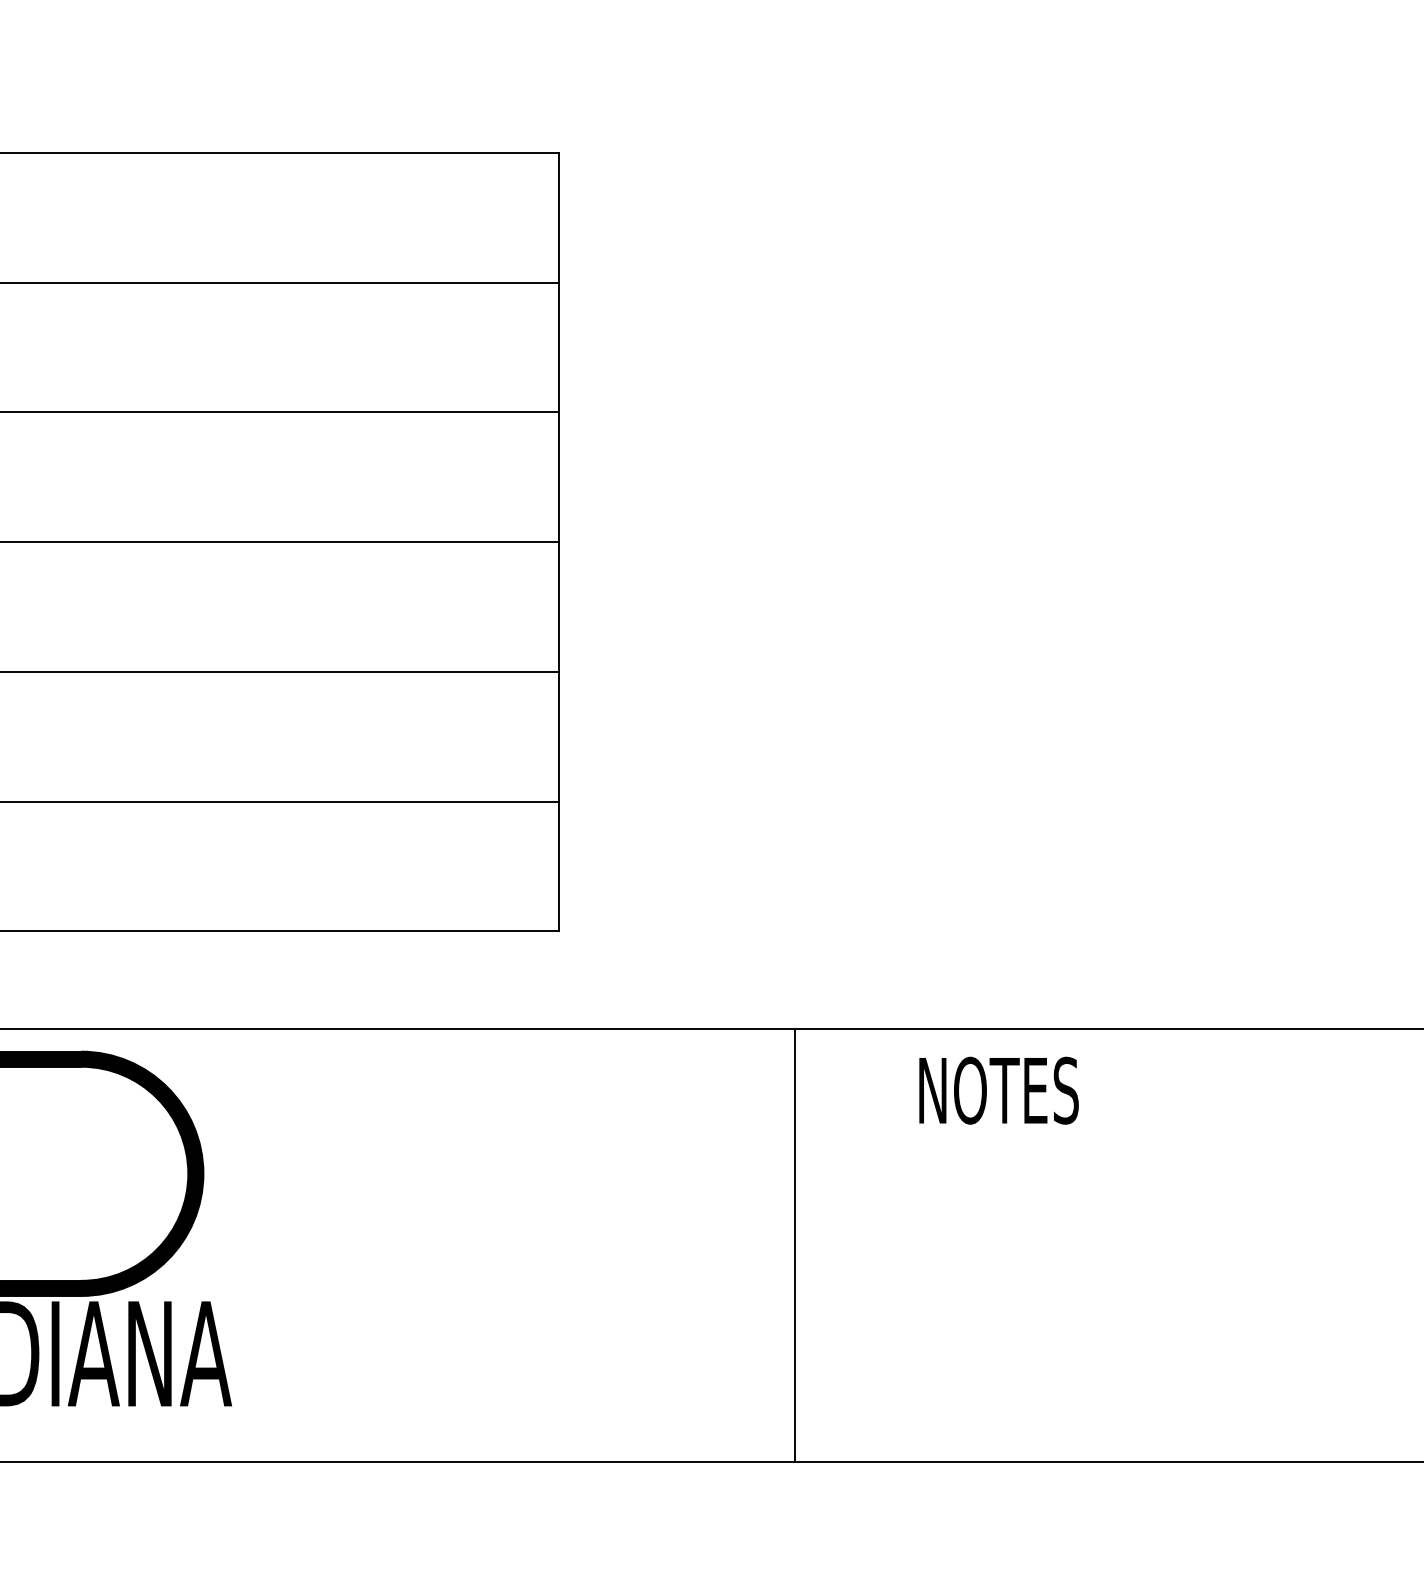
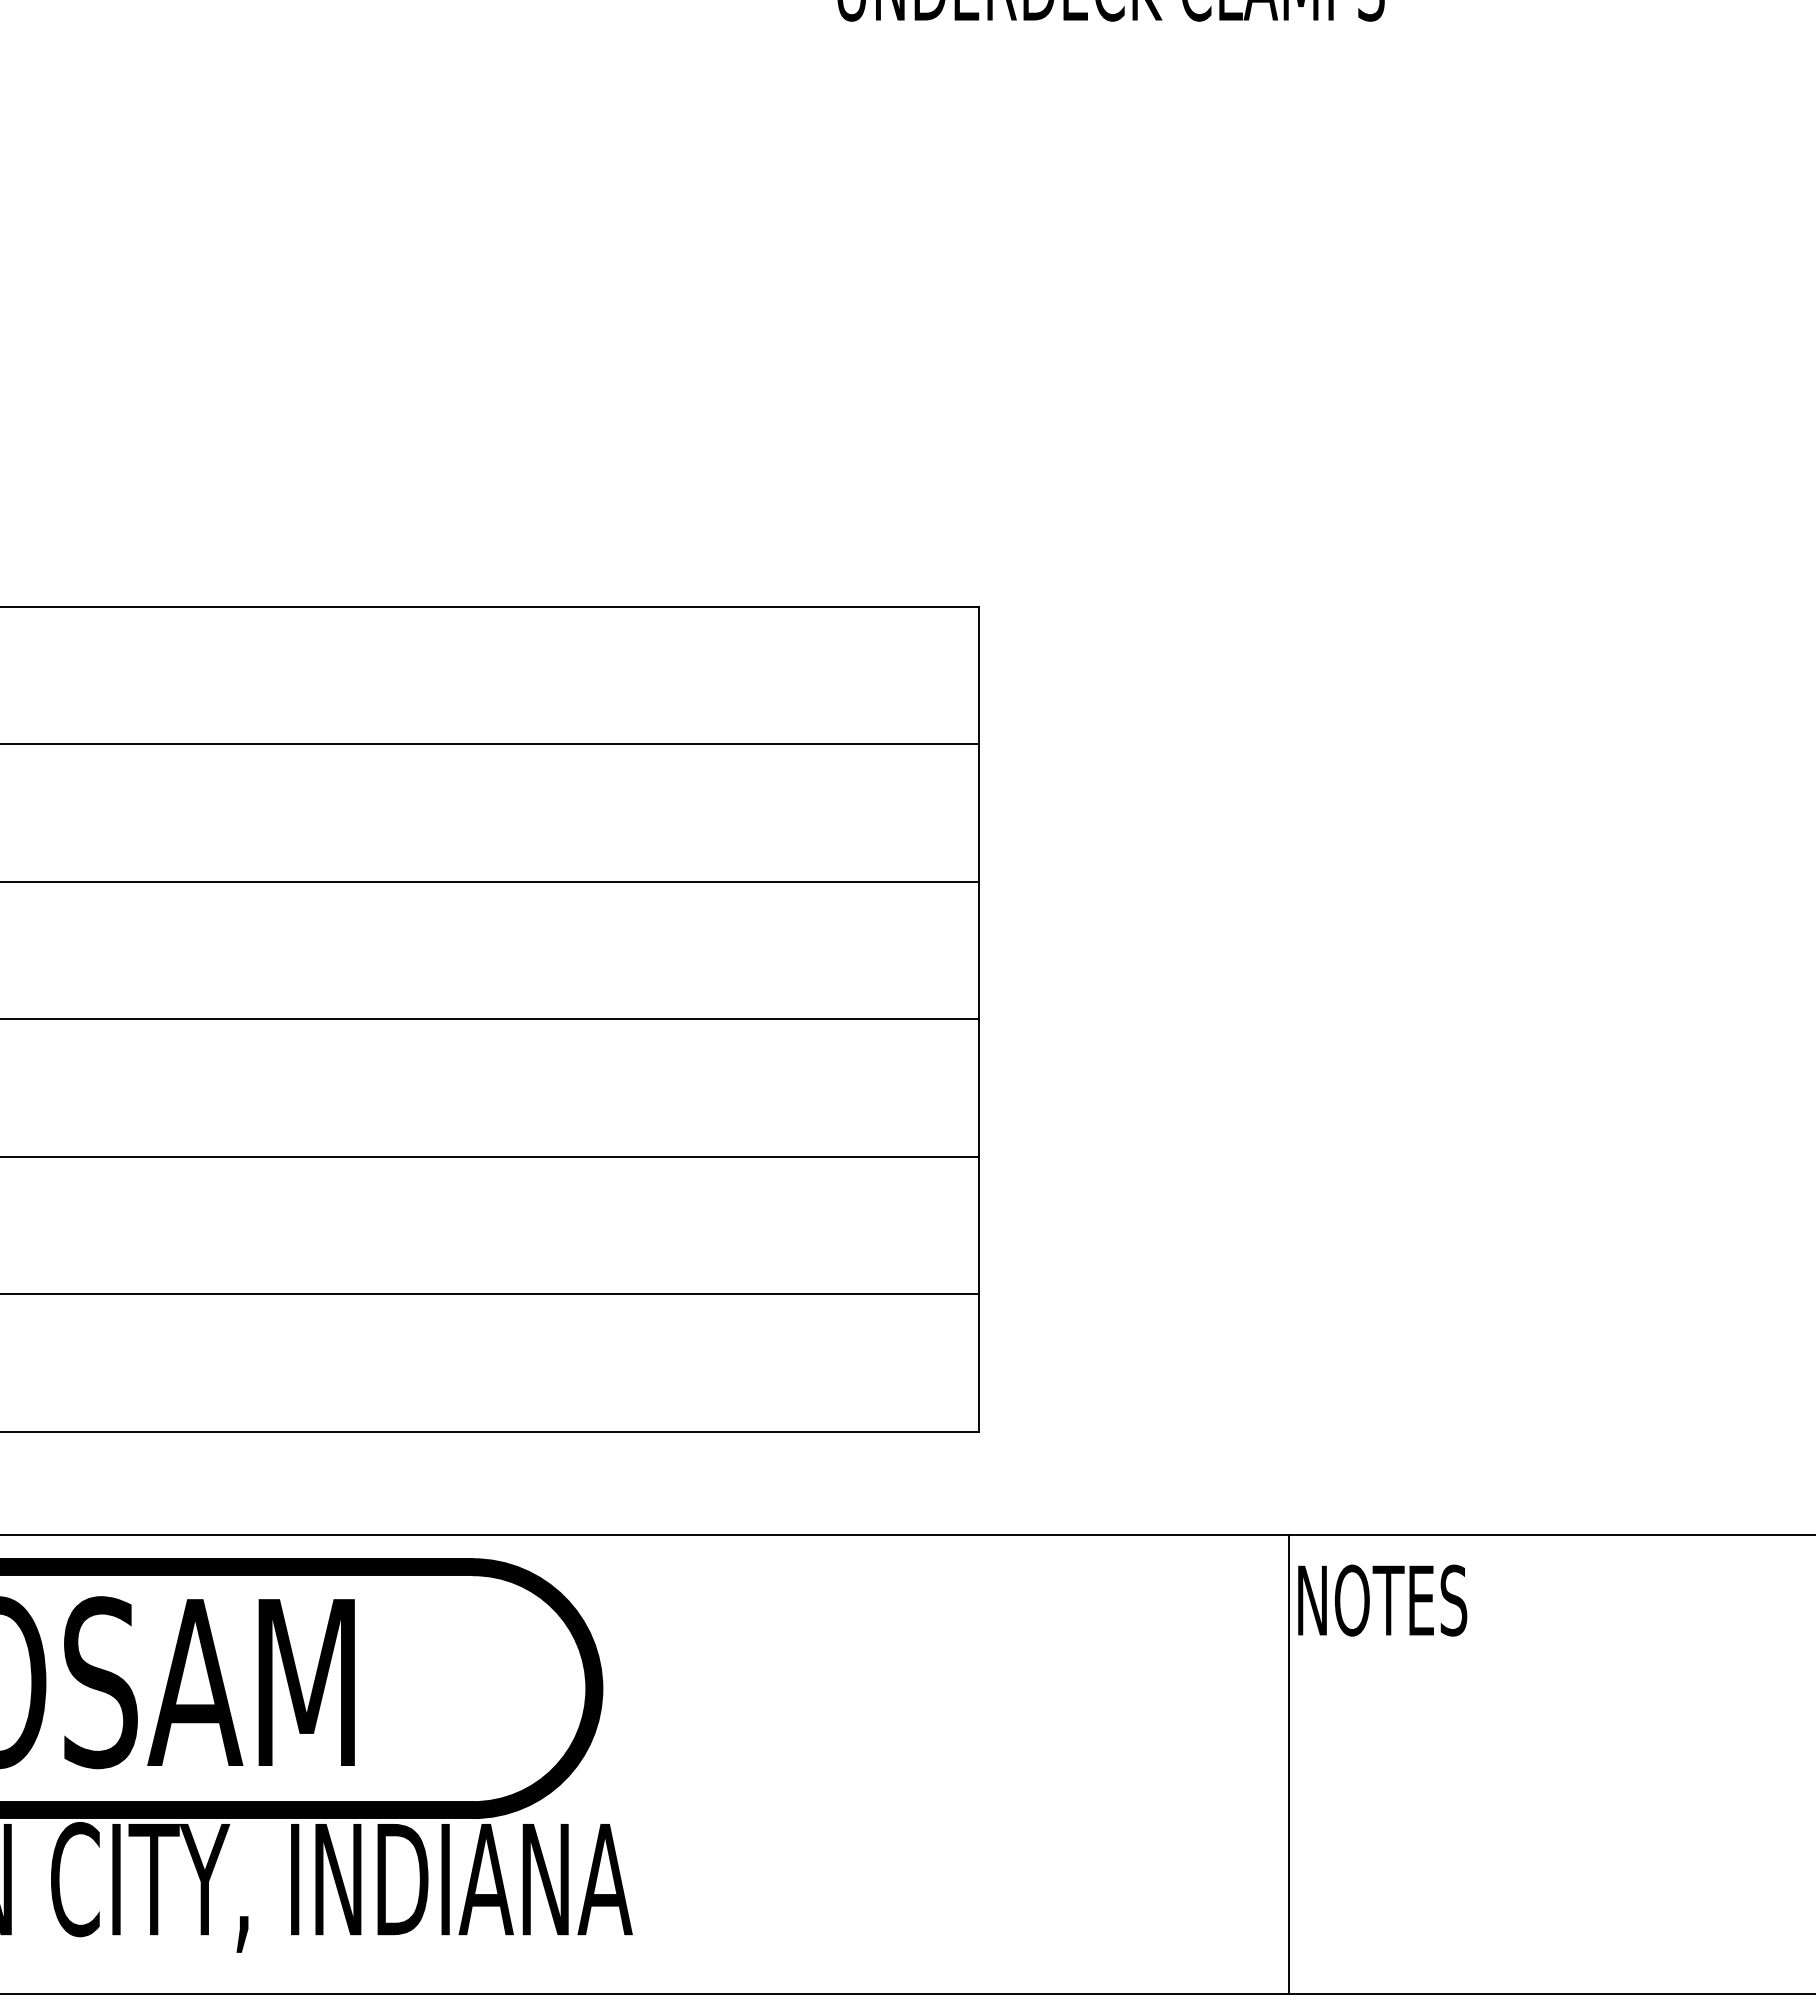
text: (998, 1090) -> (1382, 1600), moved
line: (795, 1244) -> (1288, 1763), moved

